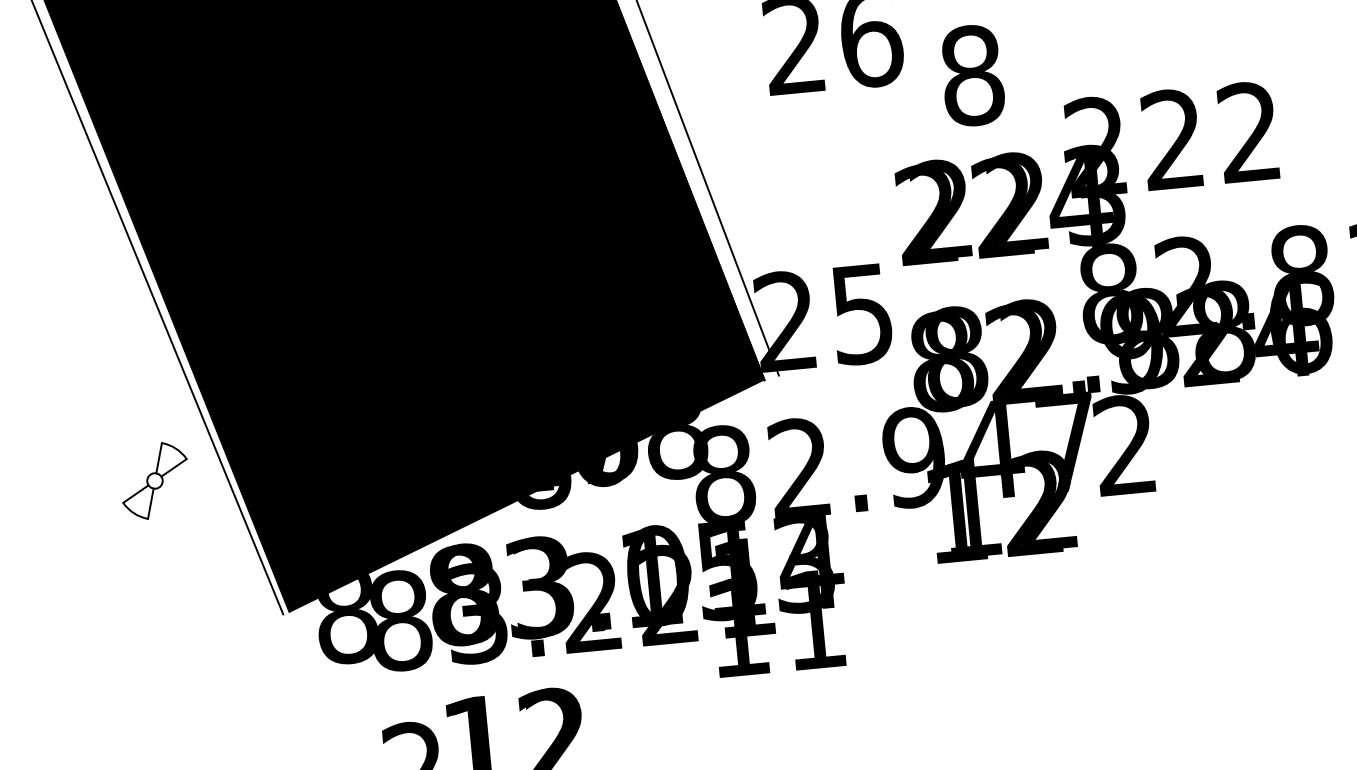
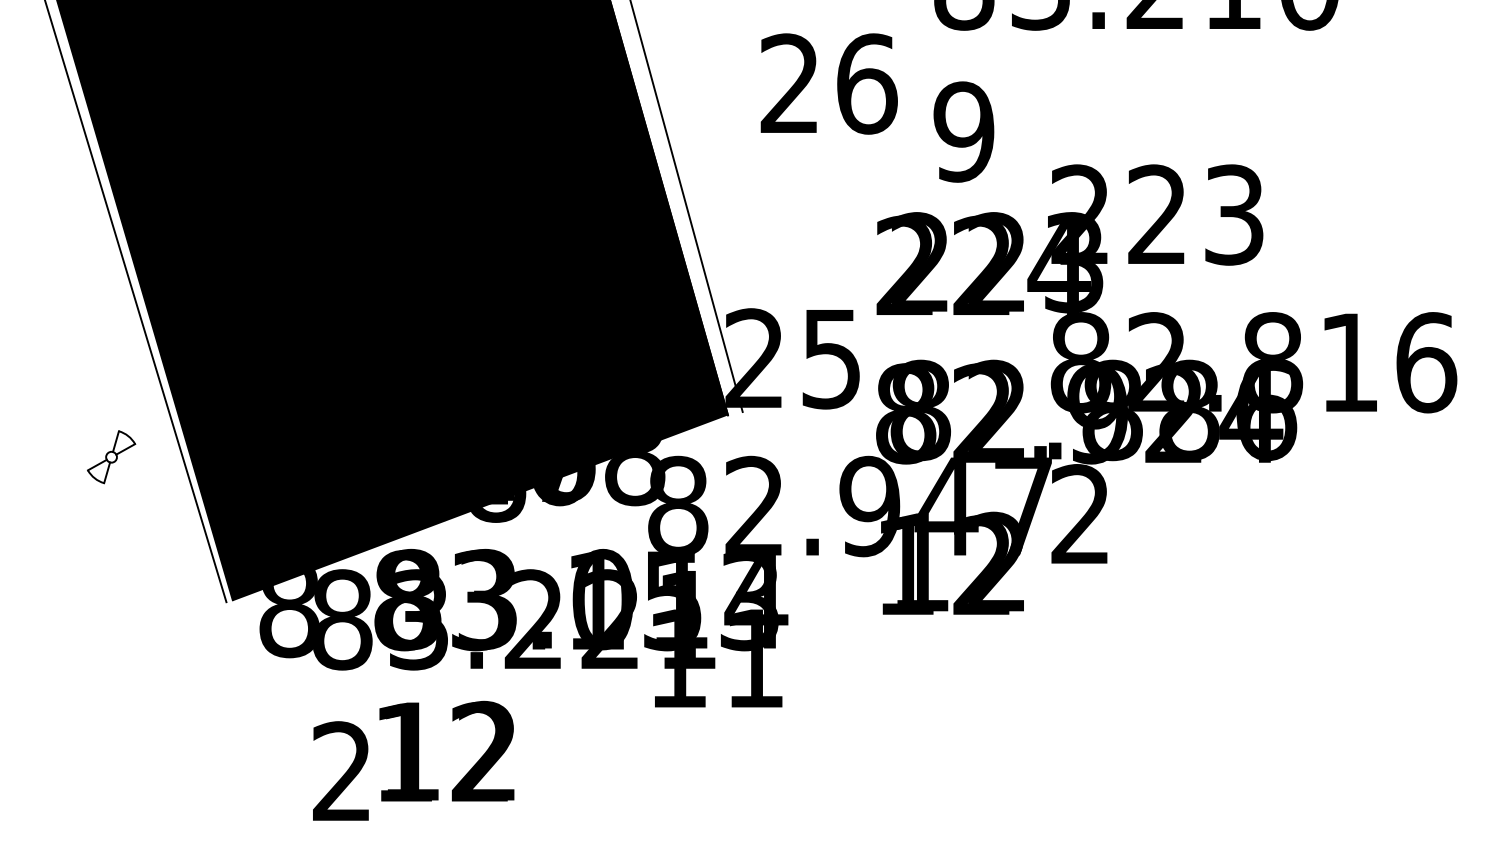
text: (971, 75) -> (963, 131), 8 -> 9
text: (1249, 131) -> (1234, 214), 222 -> 223
part: (154, 481) -> (111, 457), size x0.7

